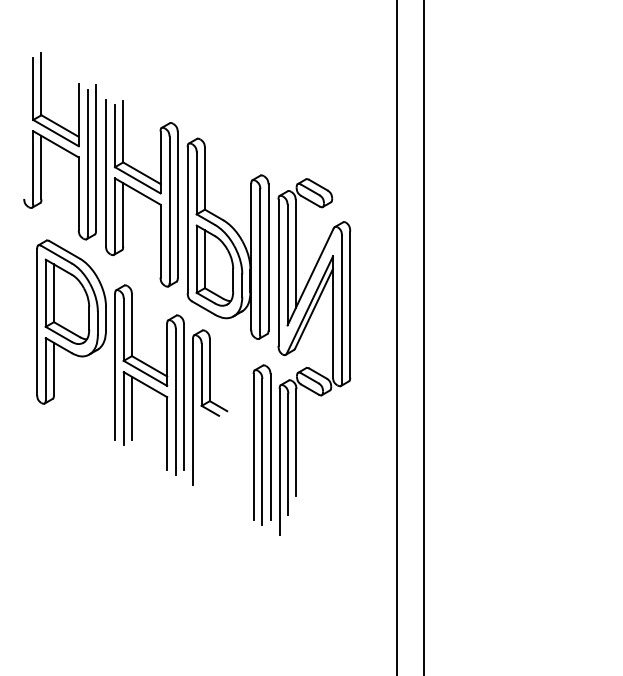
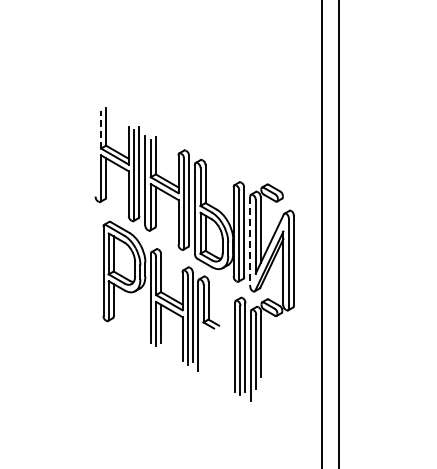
line: (33, 88) -> (101, 129), solid -> dashed
line: (278, 272) -> (250, 241), solid -> dashed

